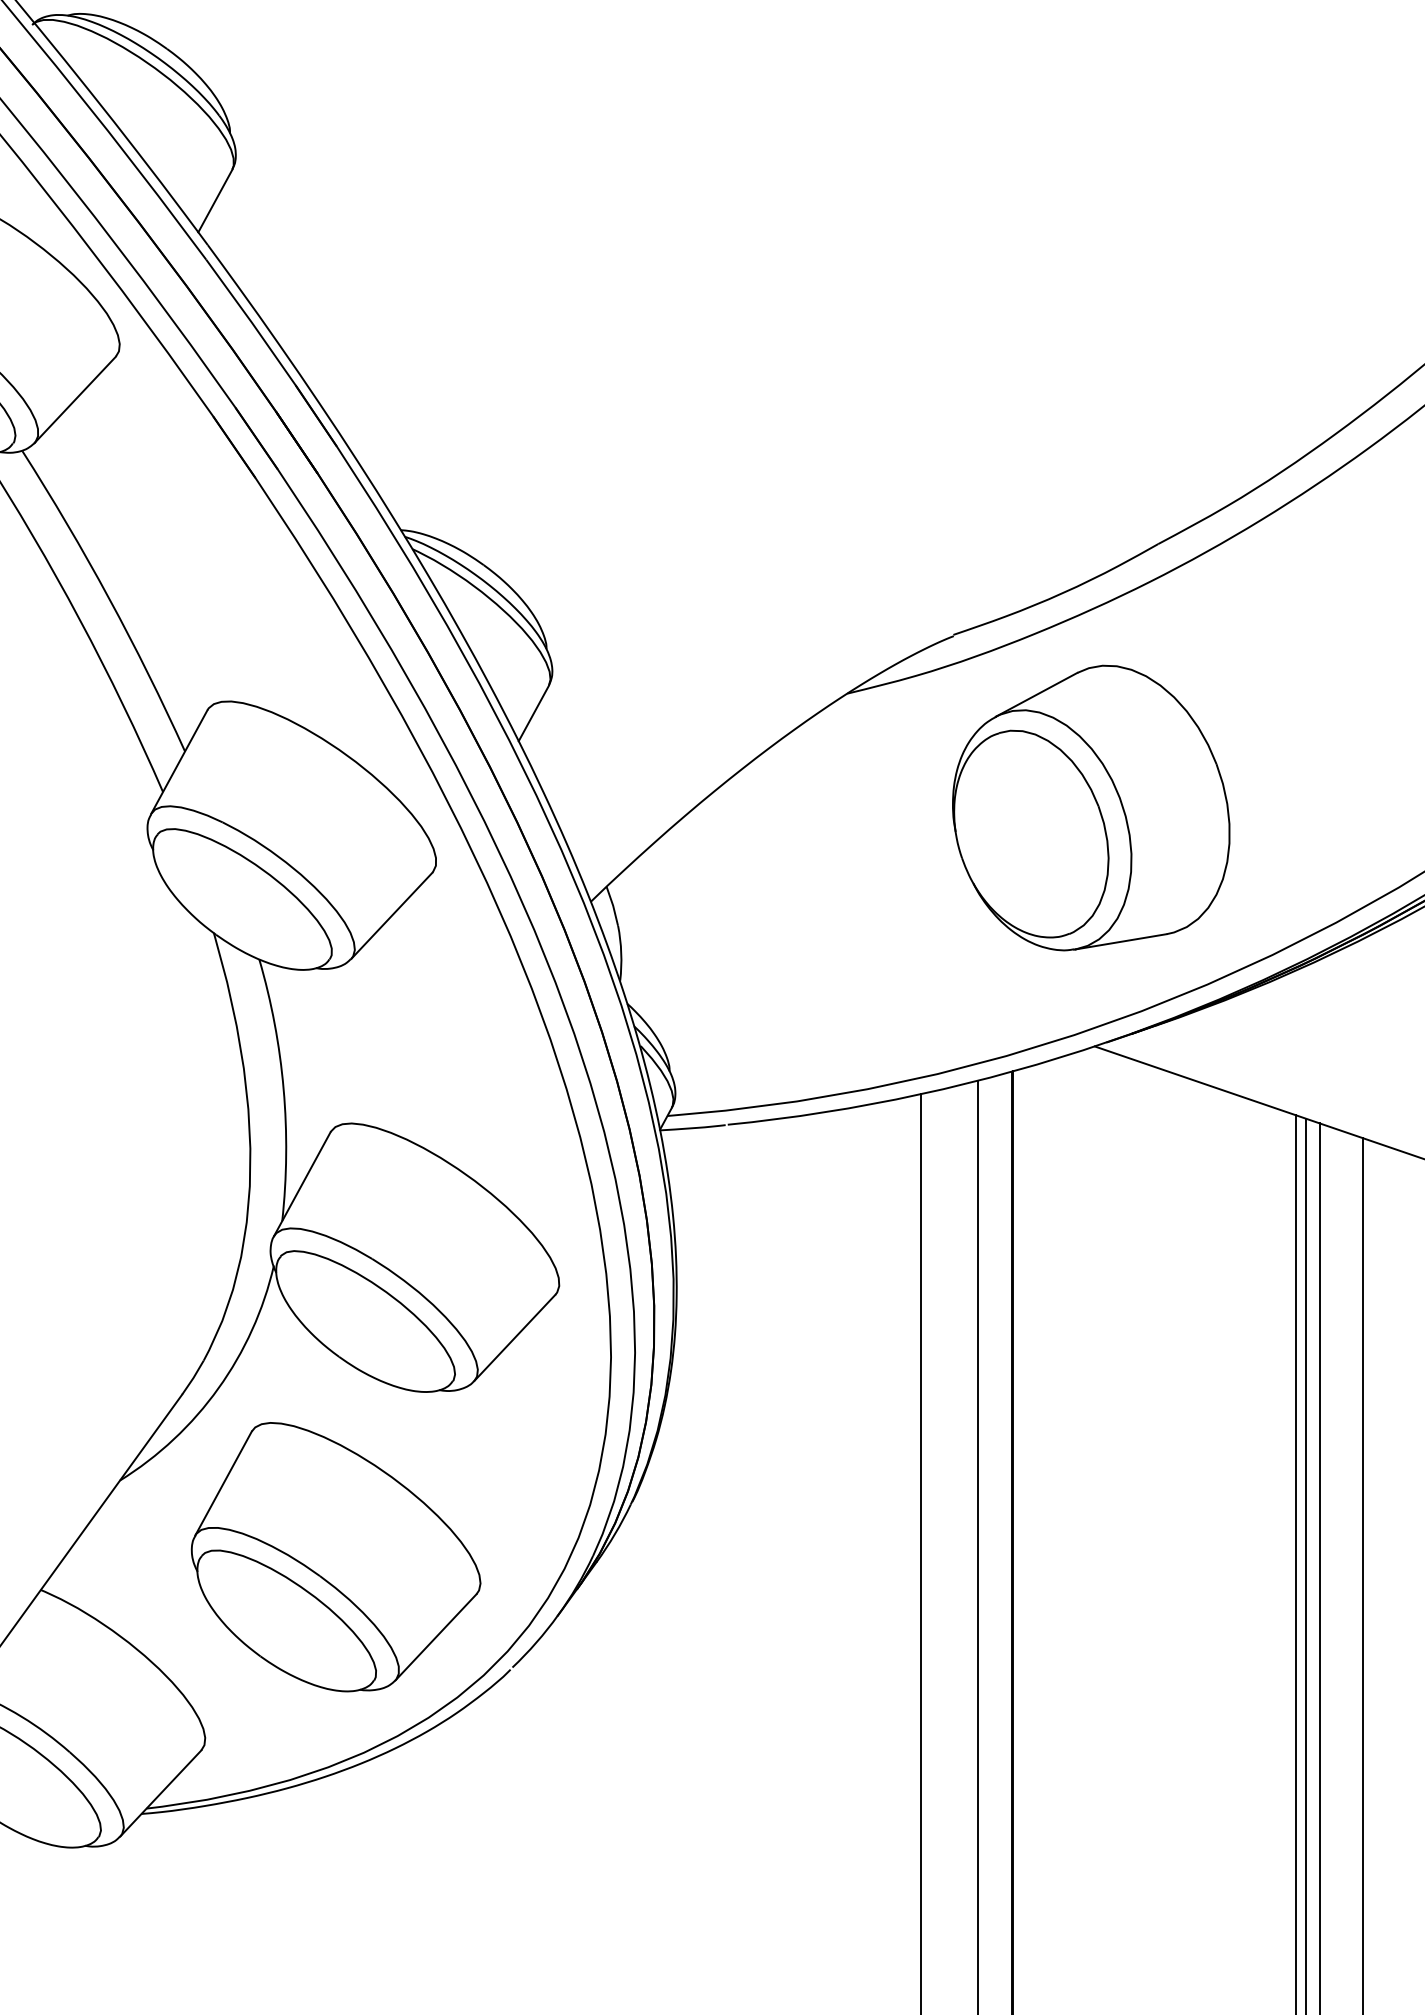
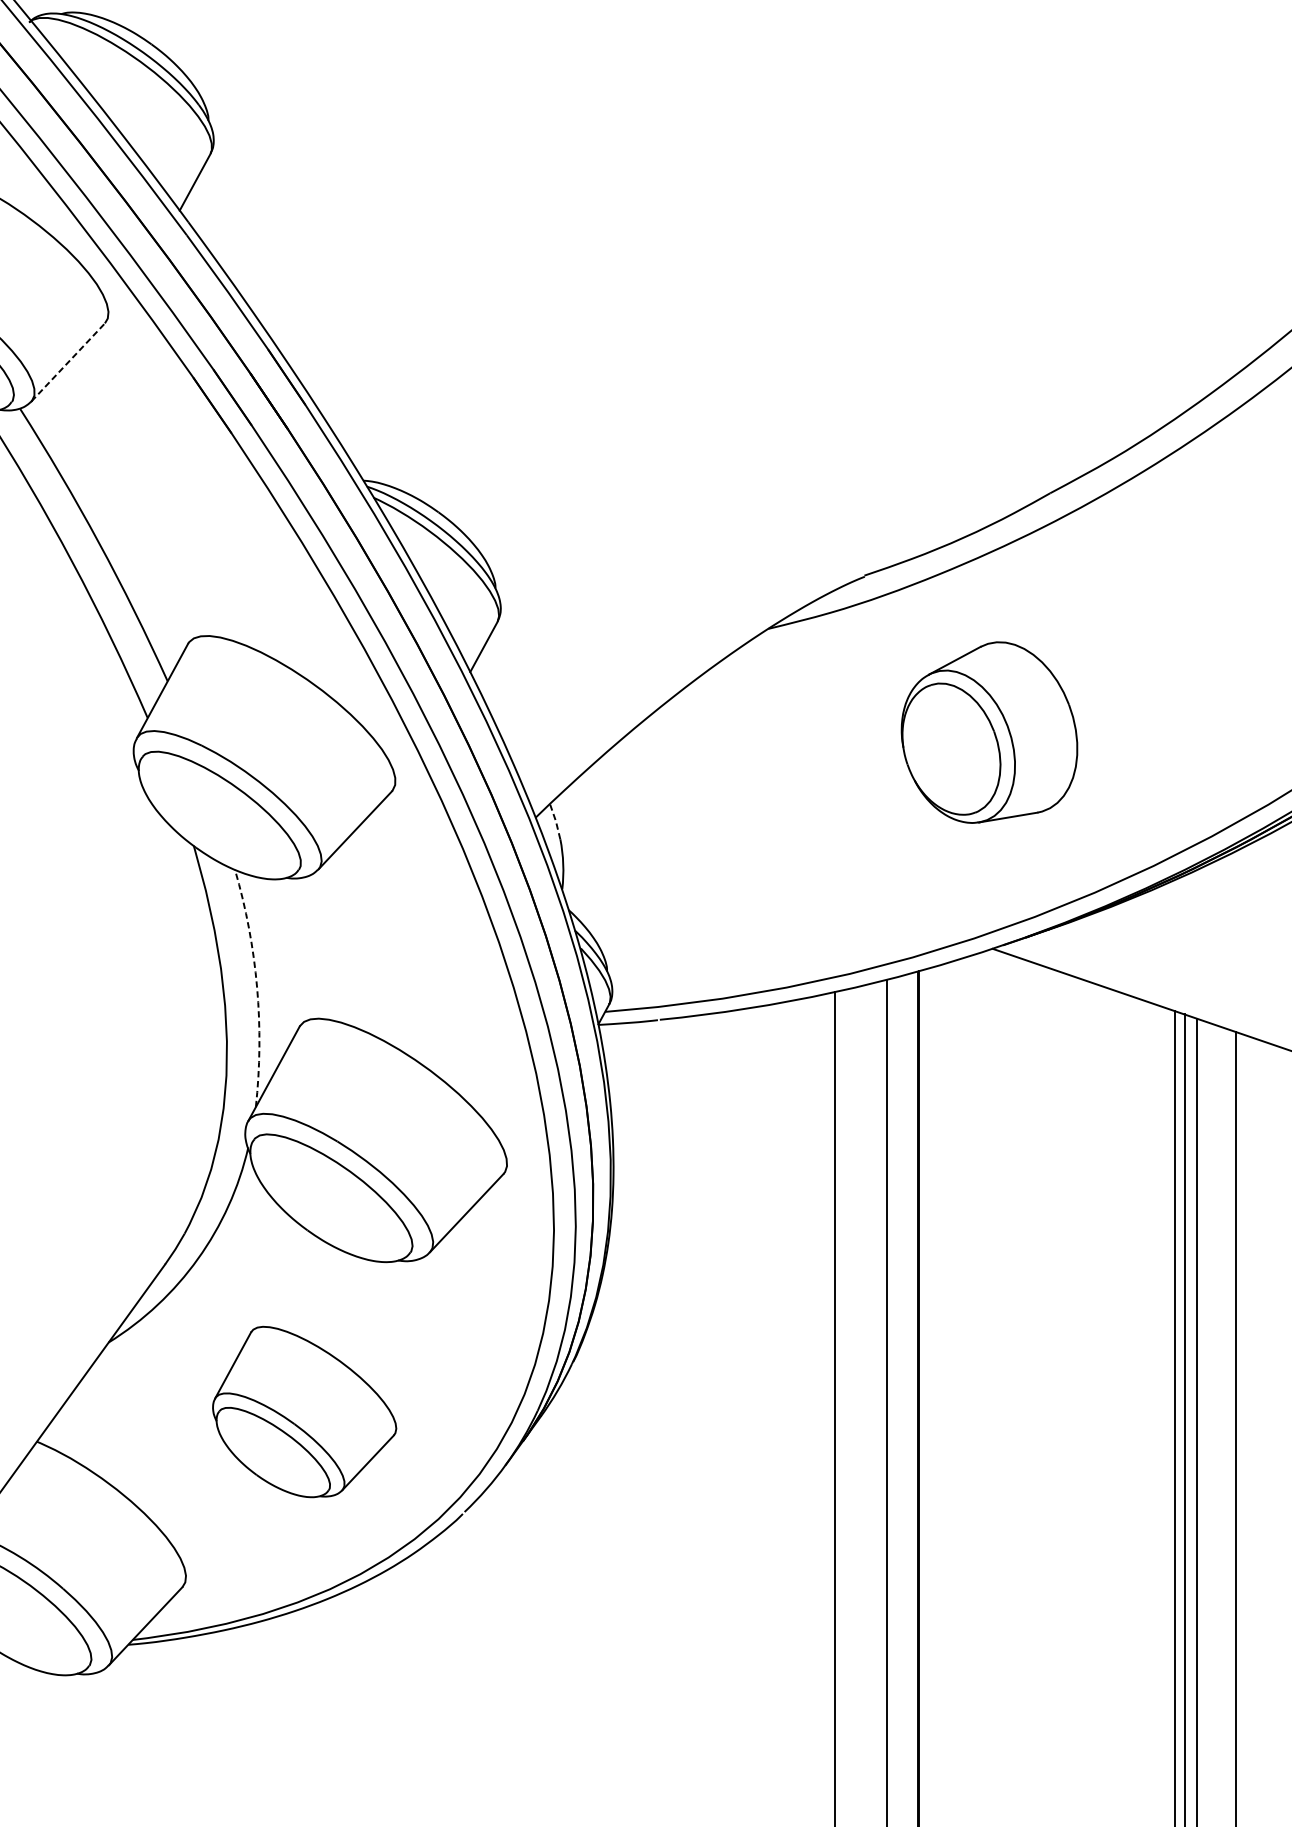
line: (75, 399) -> (68, 362), solid -> dashed
part: (1091, 807) -> (989, 732), size x0.7
line: (613, 905) -> (556, 821), solid -> dashed
arc: (283, 1089) -> (256, 987), solid -> dashed
part: (335, 1557) -> (304, 1412), size x0.7

